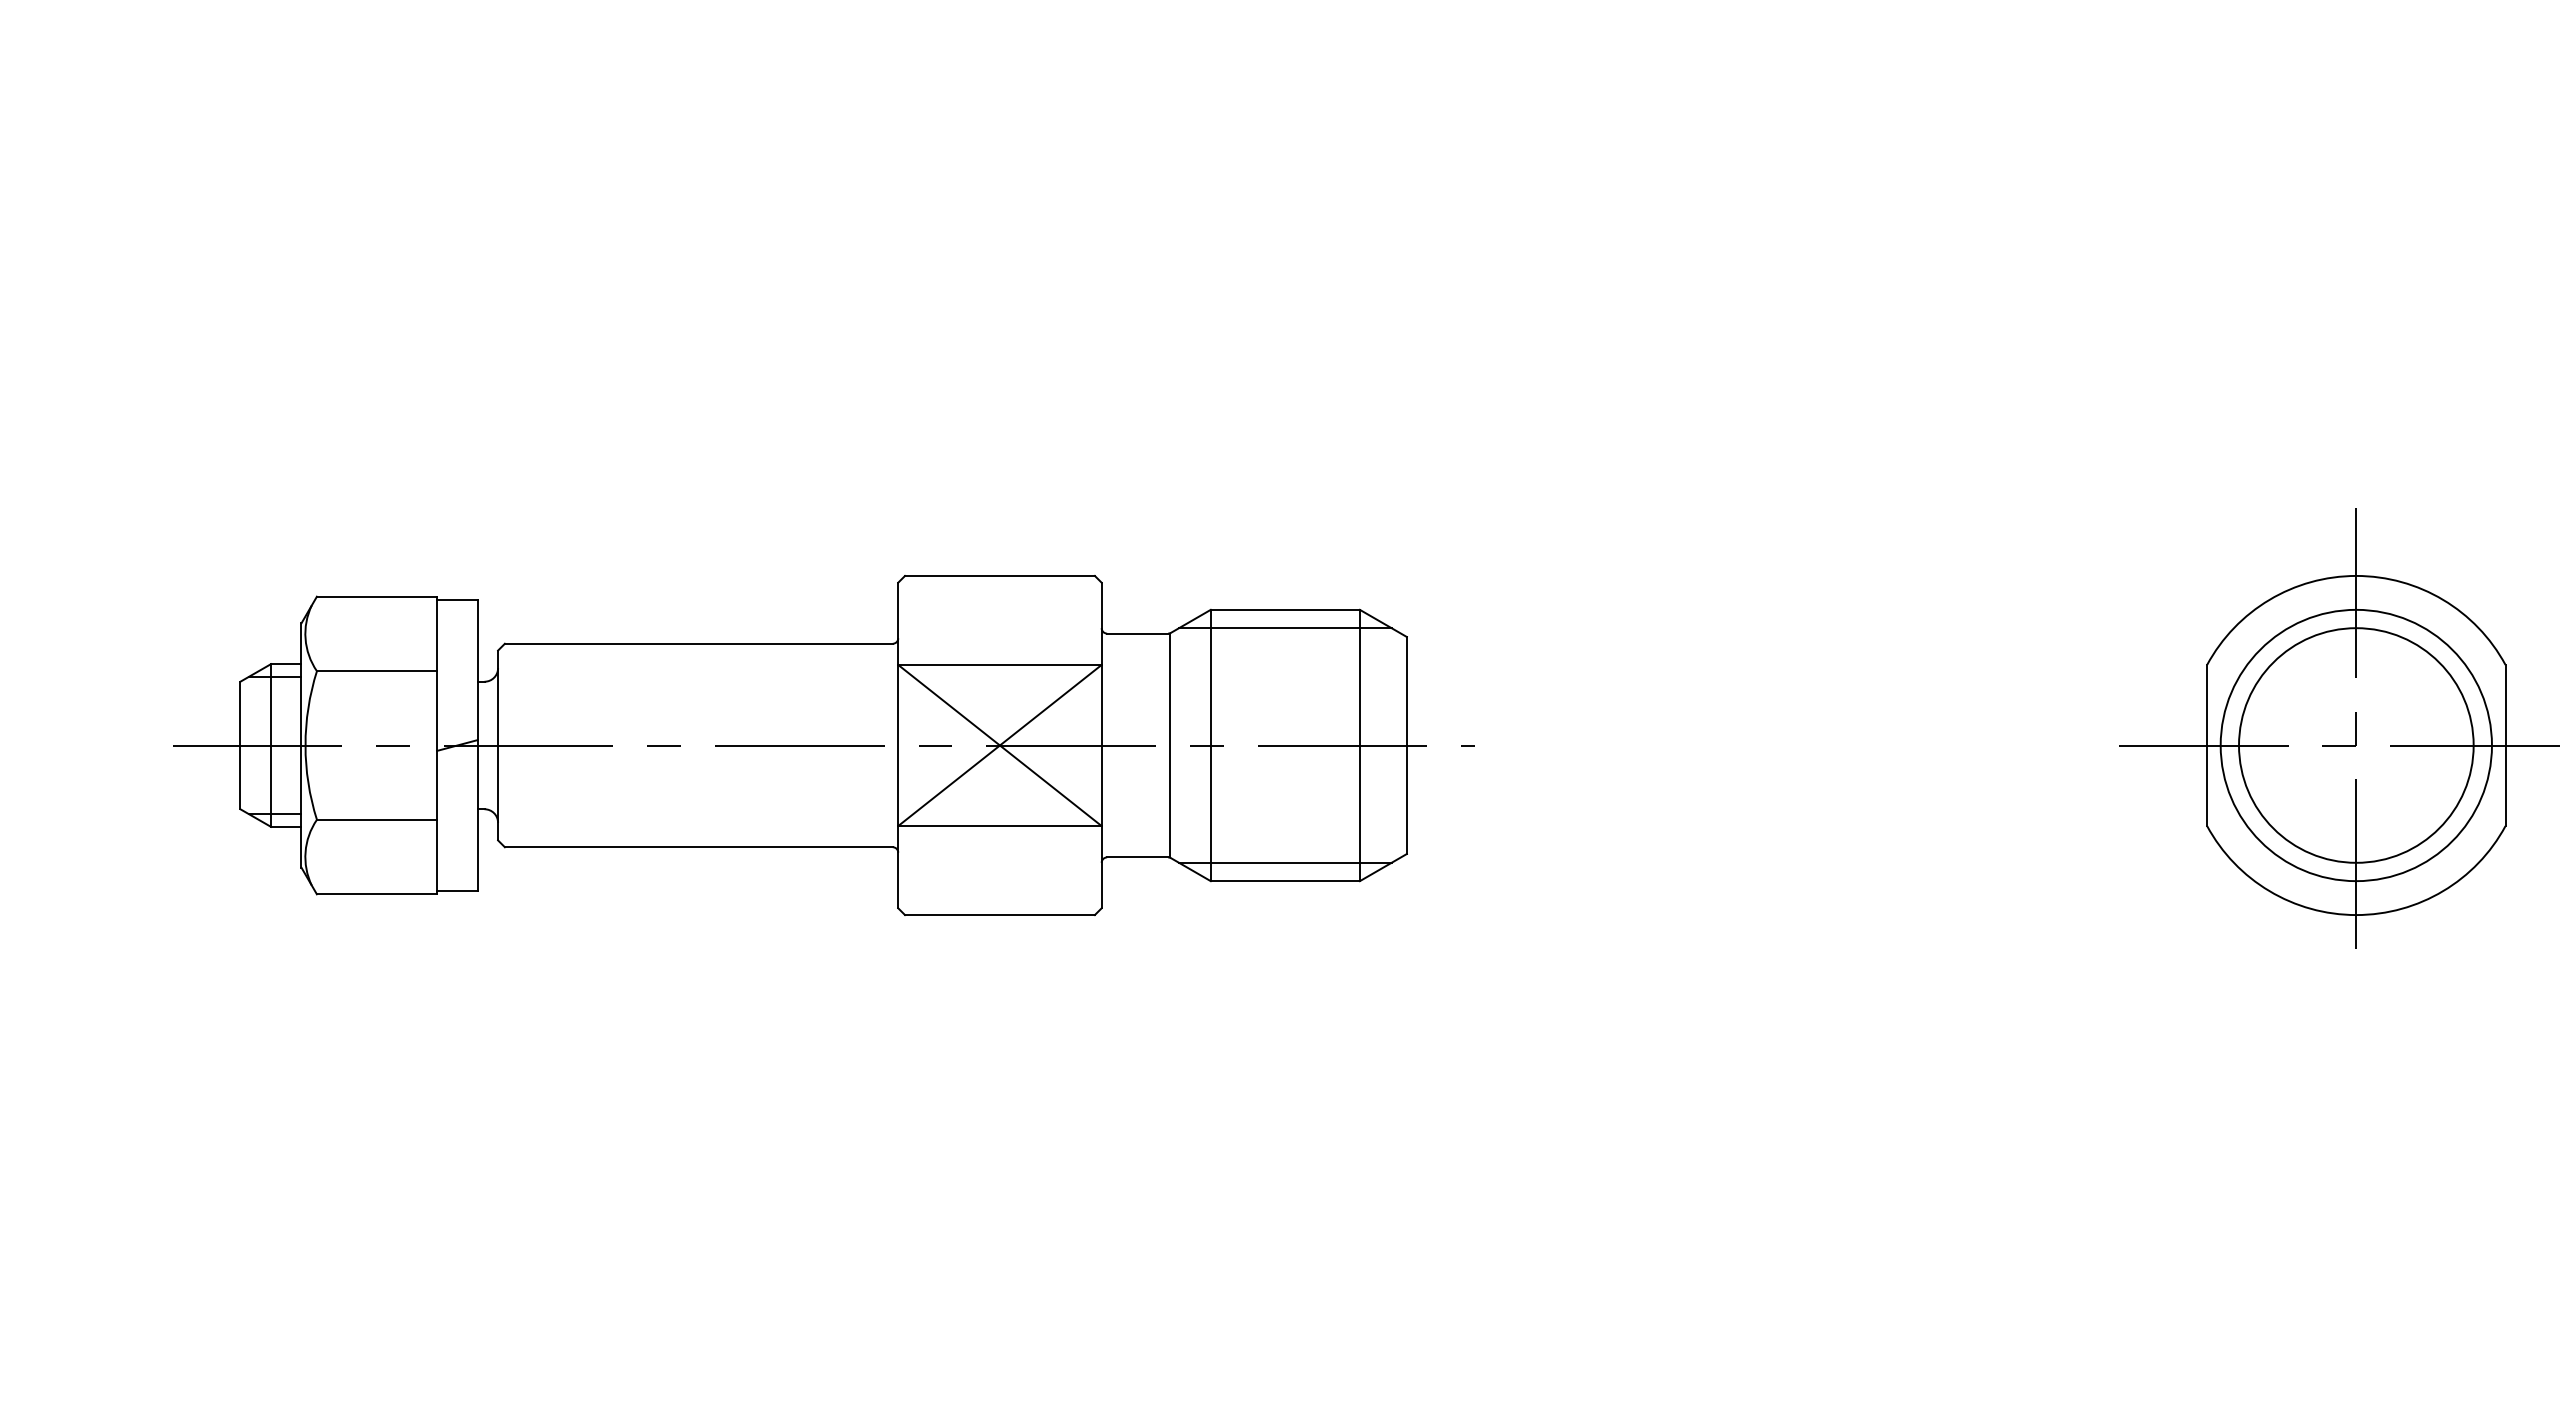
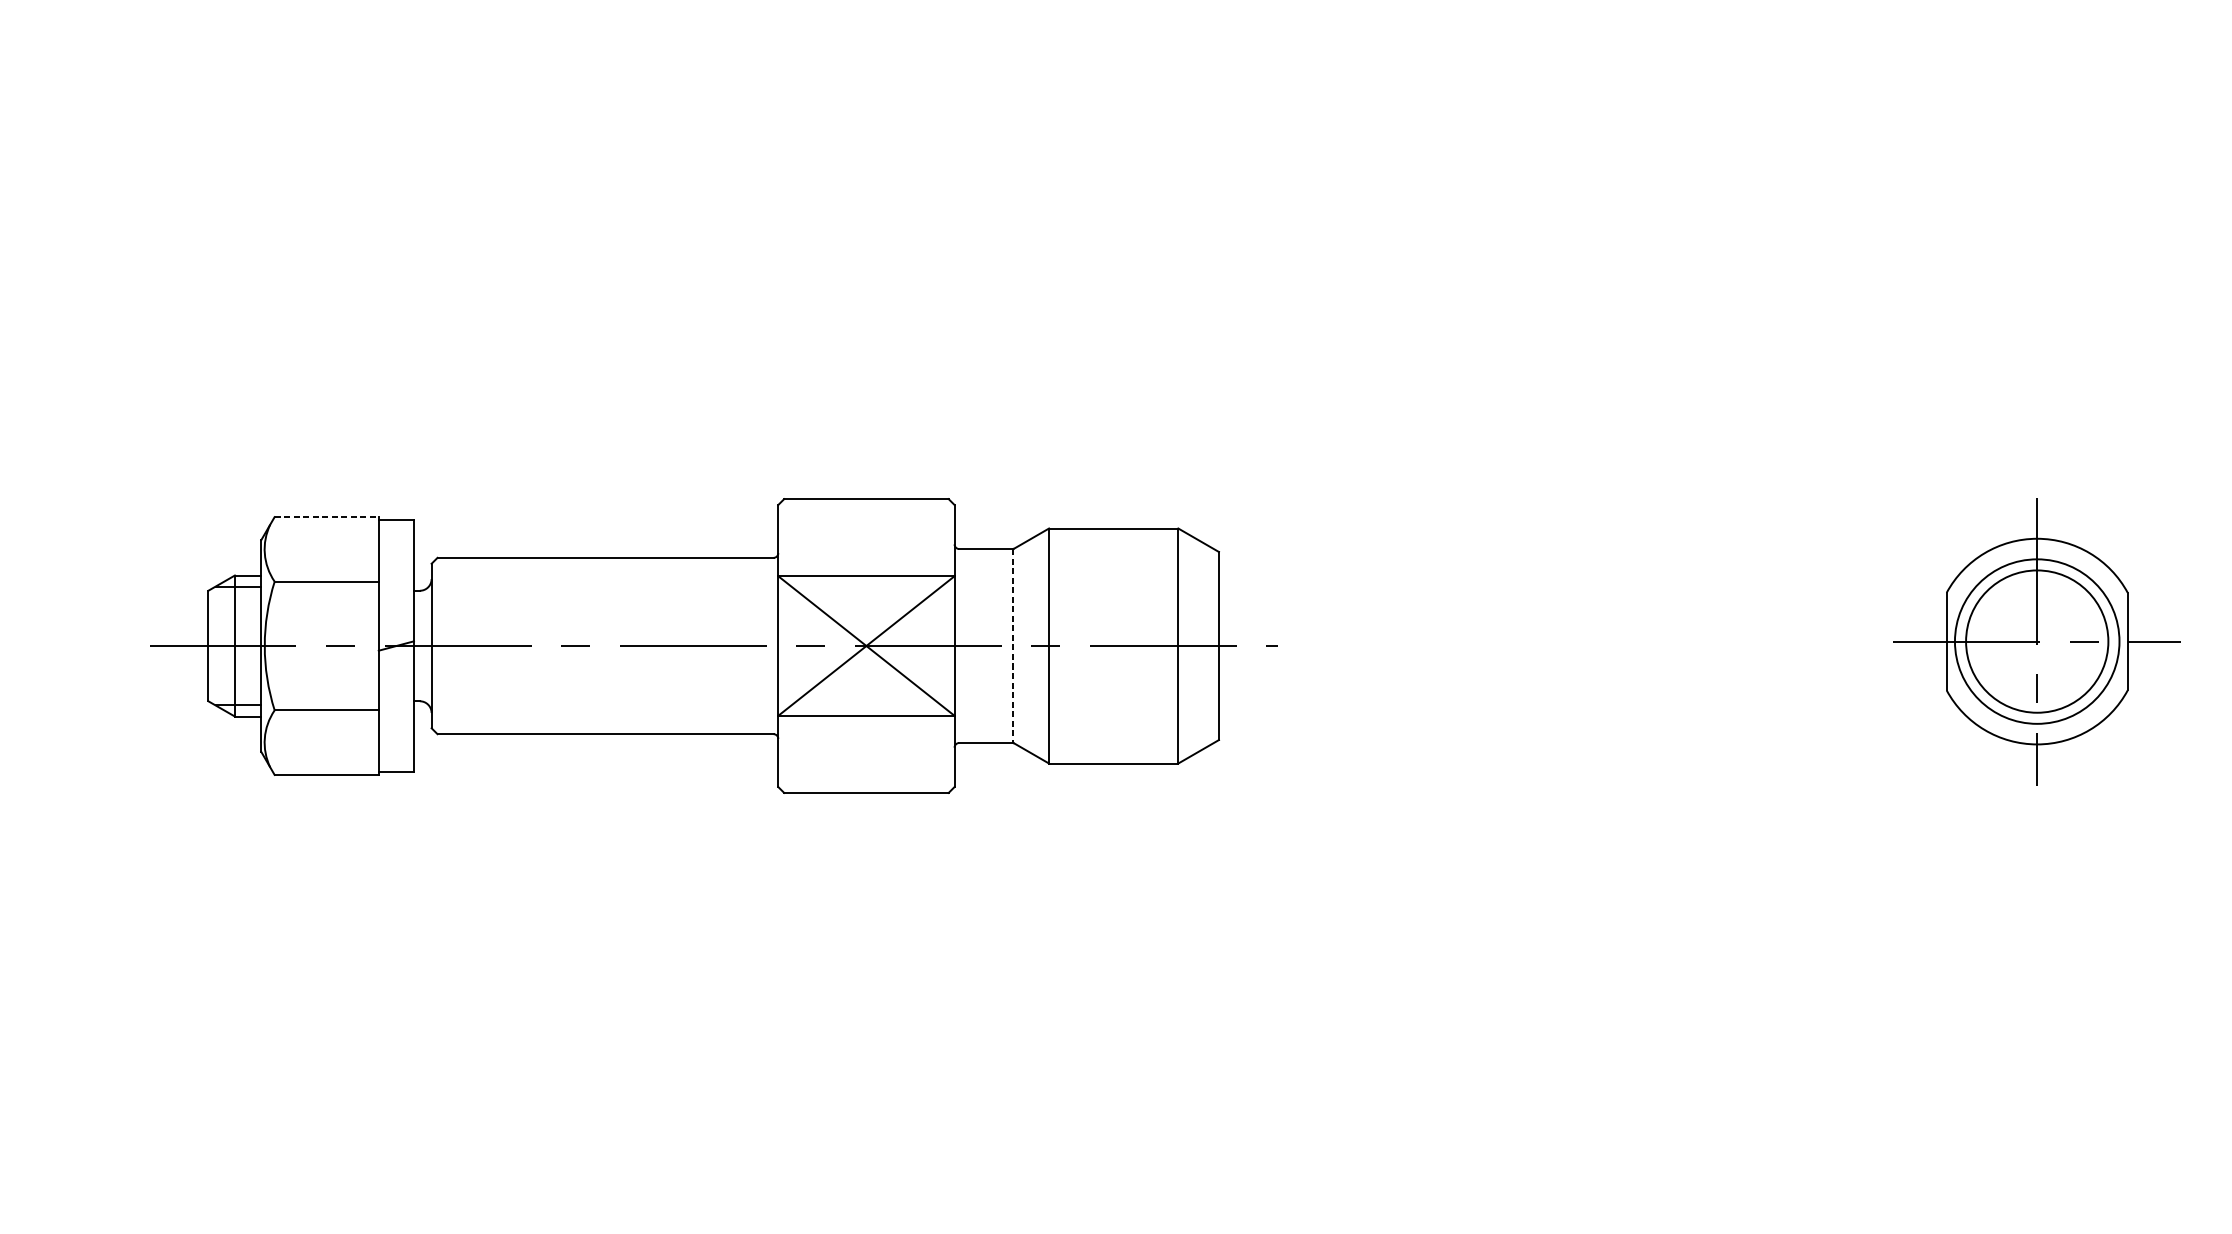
line: (377, 596) -> (327, 516), solid -> dashed
line: (1284, 628) -> (1112, 544), removed
part: (2339, 728) -> (2027, 631), size x0.7
line: (1169, 745) -> (1013, 646), solid -> dashed
line: (1284, 862) -> (1112, 747), removed

